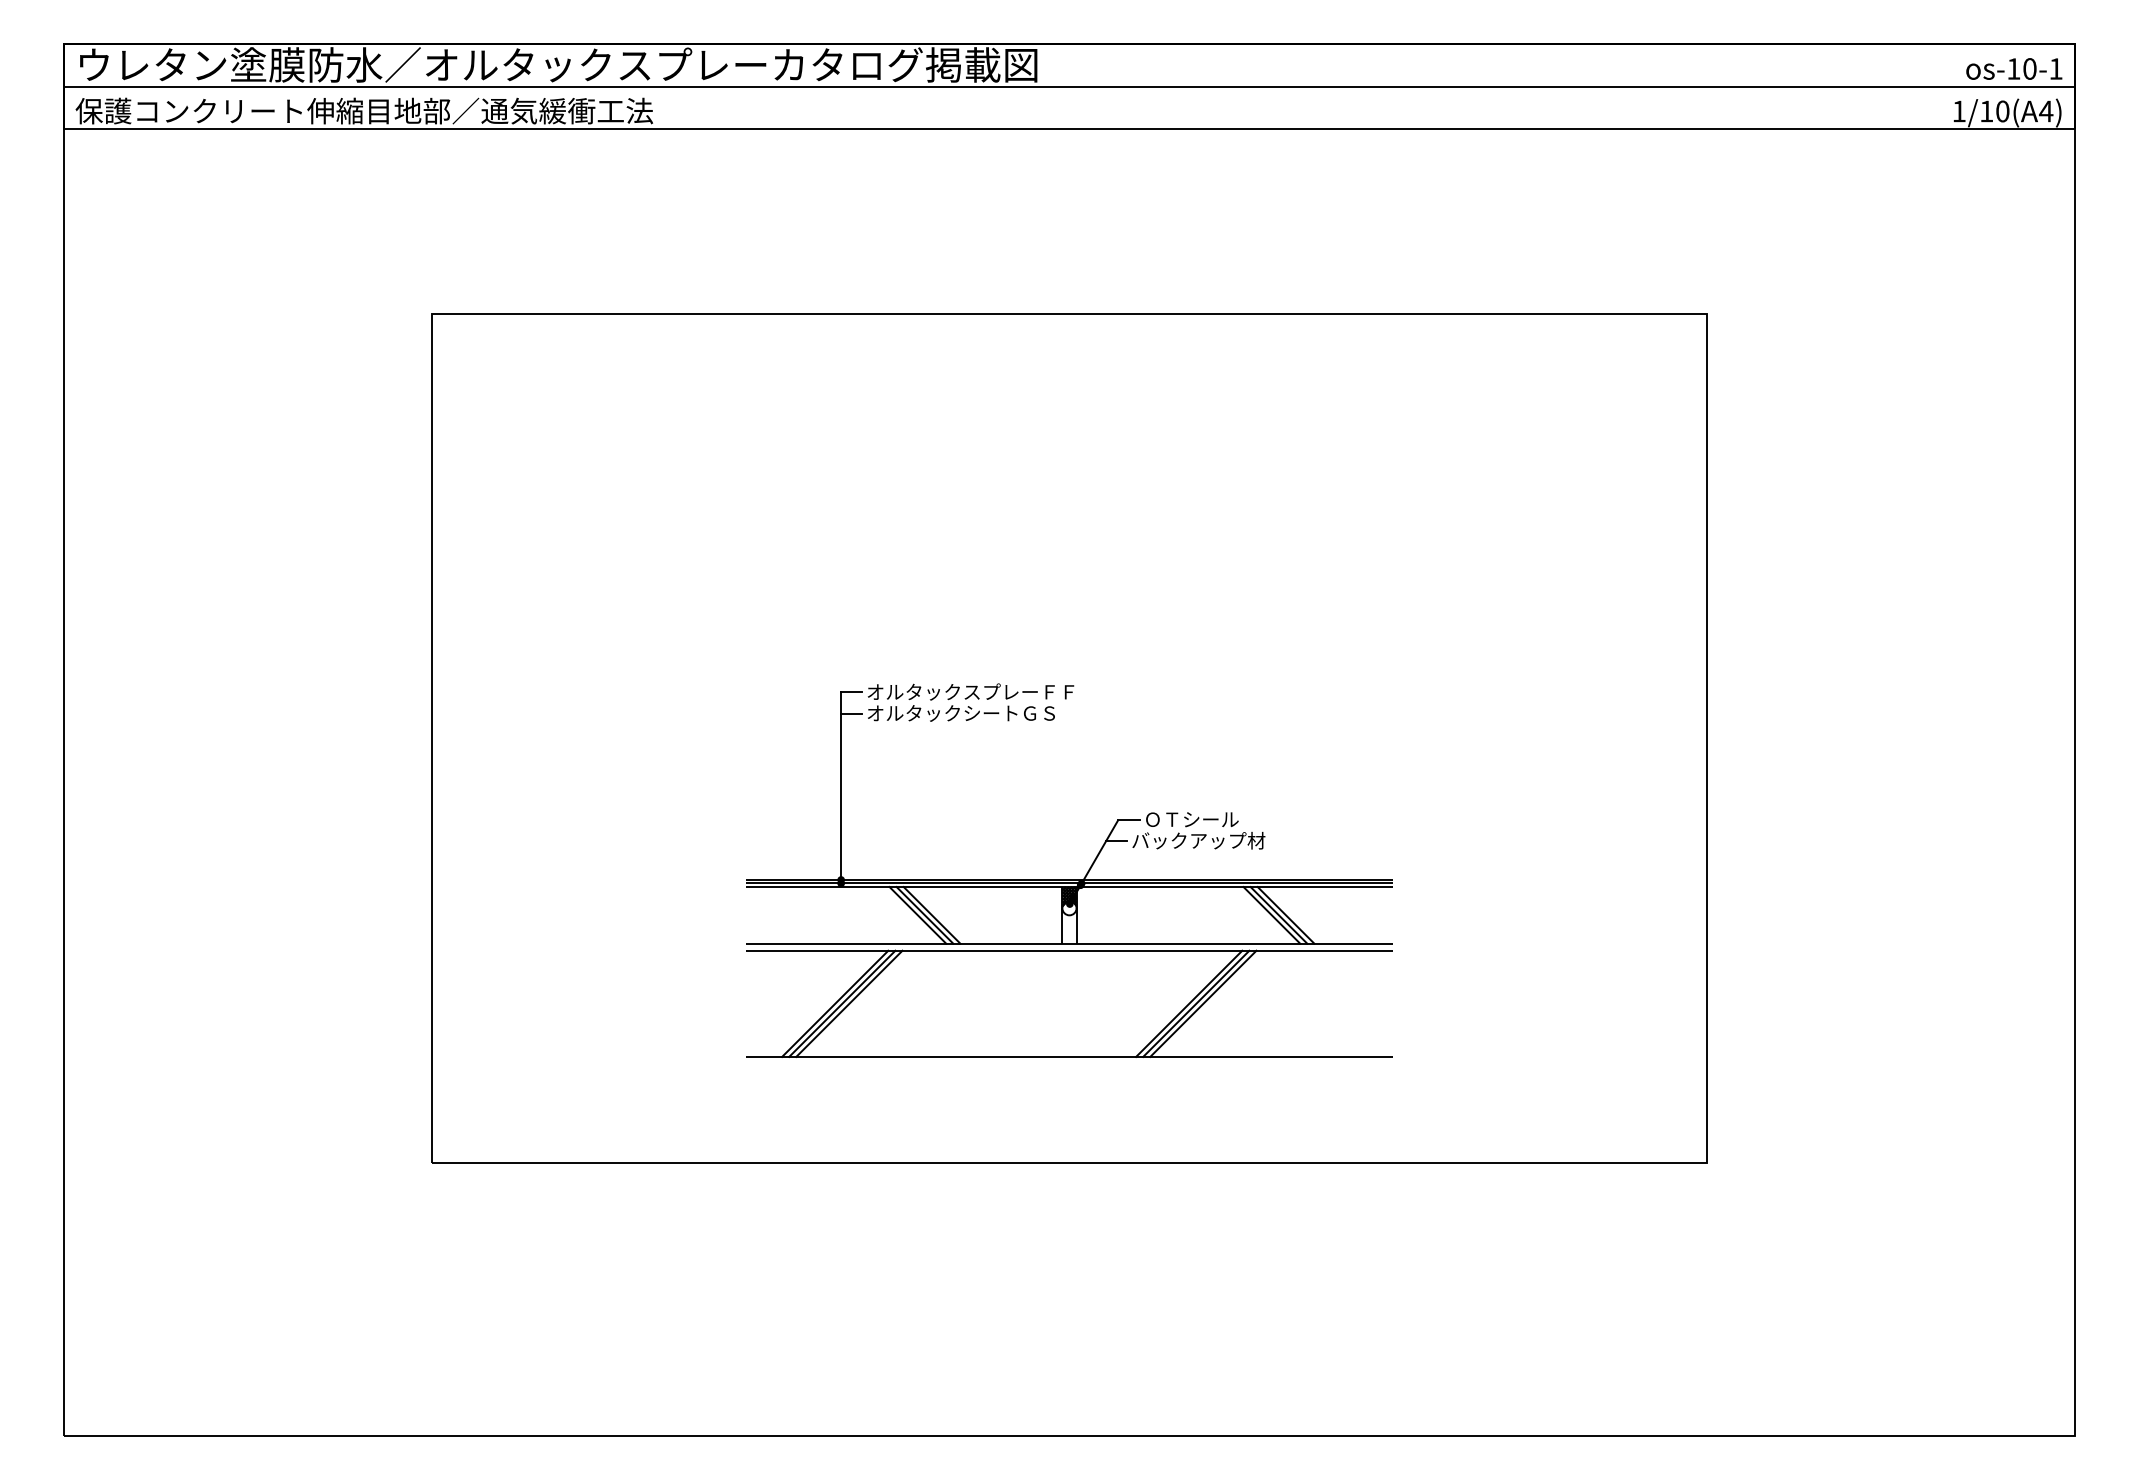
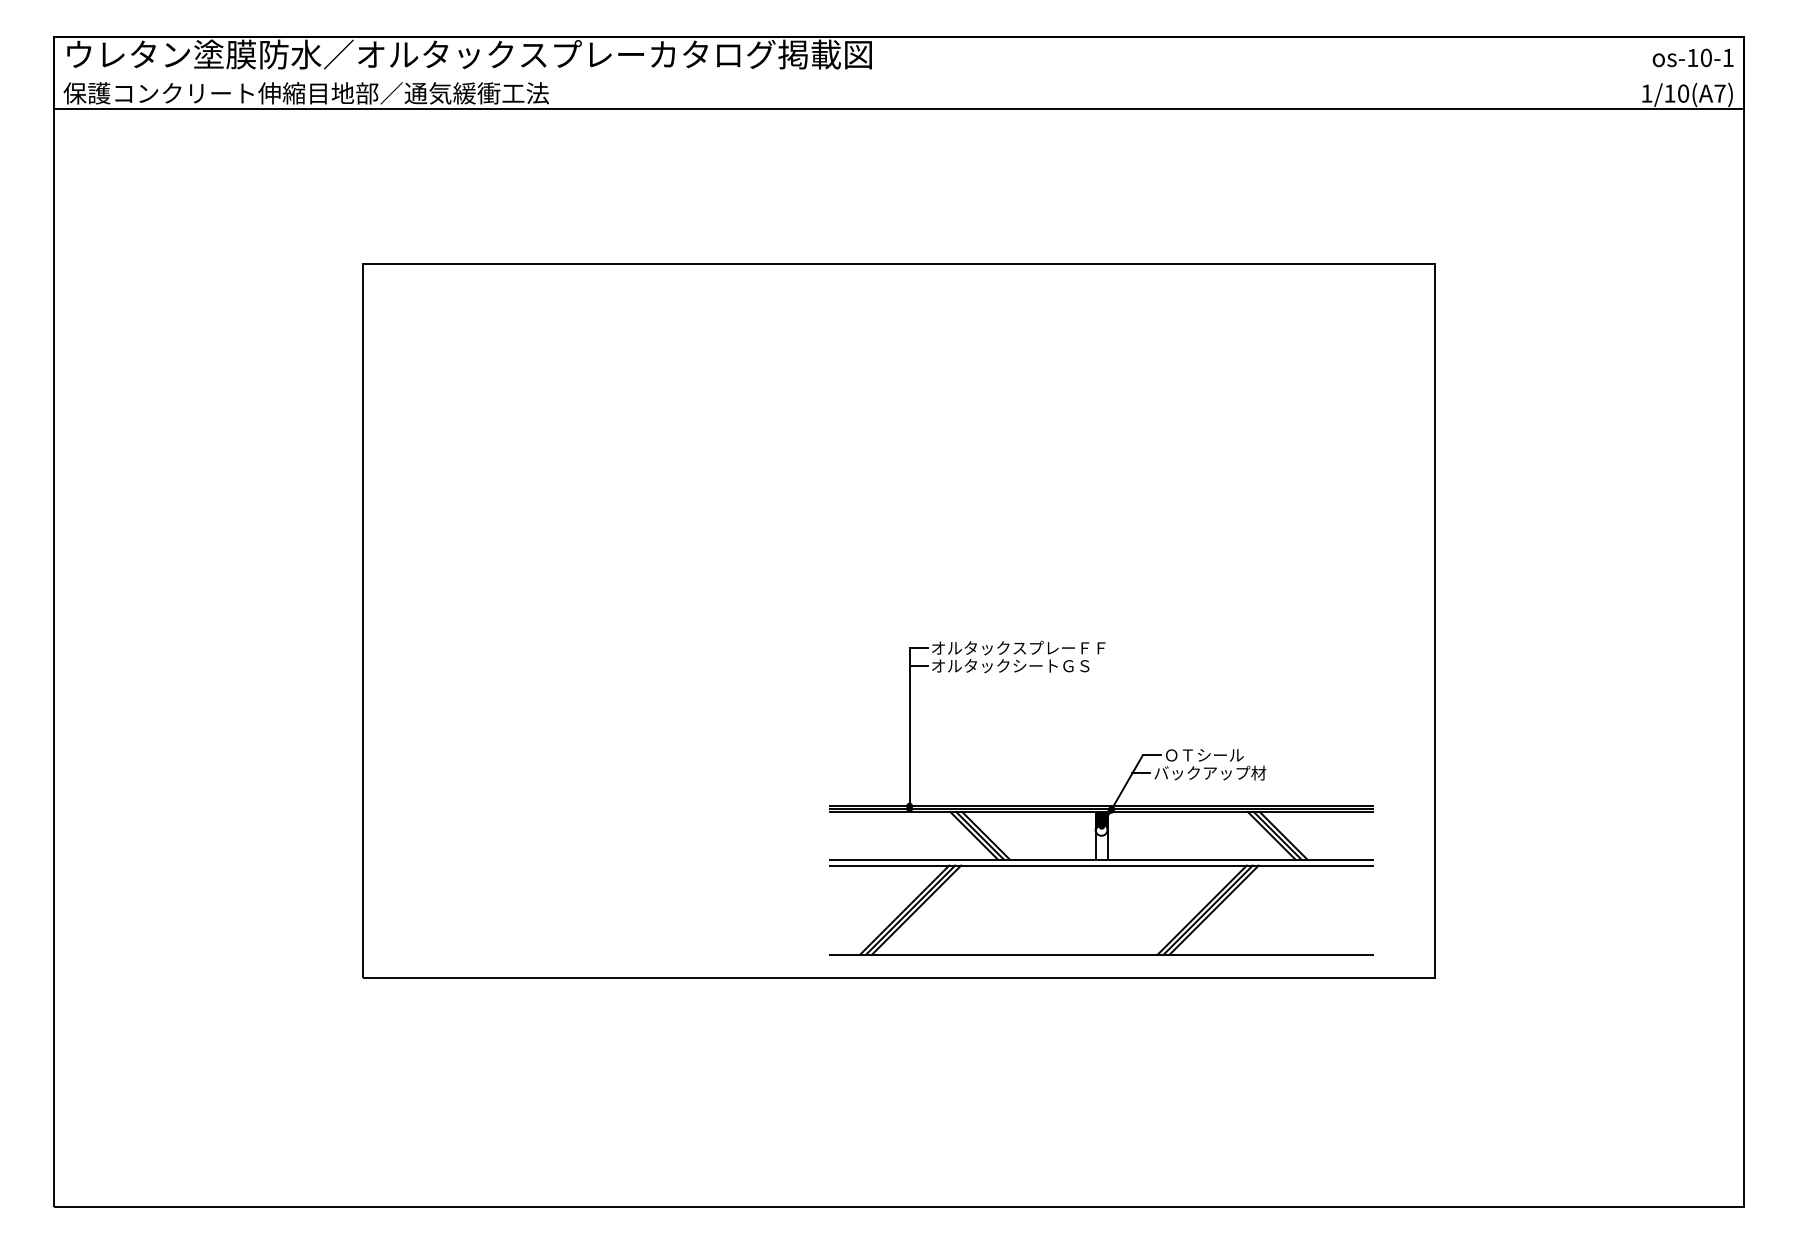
line: (1069, 86) -> (899, 72), removed
text: (2046, 111) -> (1720, 93), 1/10(A4) -> 1/10(A7)
part: (1069, 879) -> (1101, 805), moved

